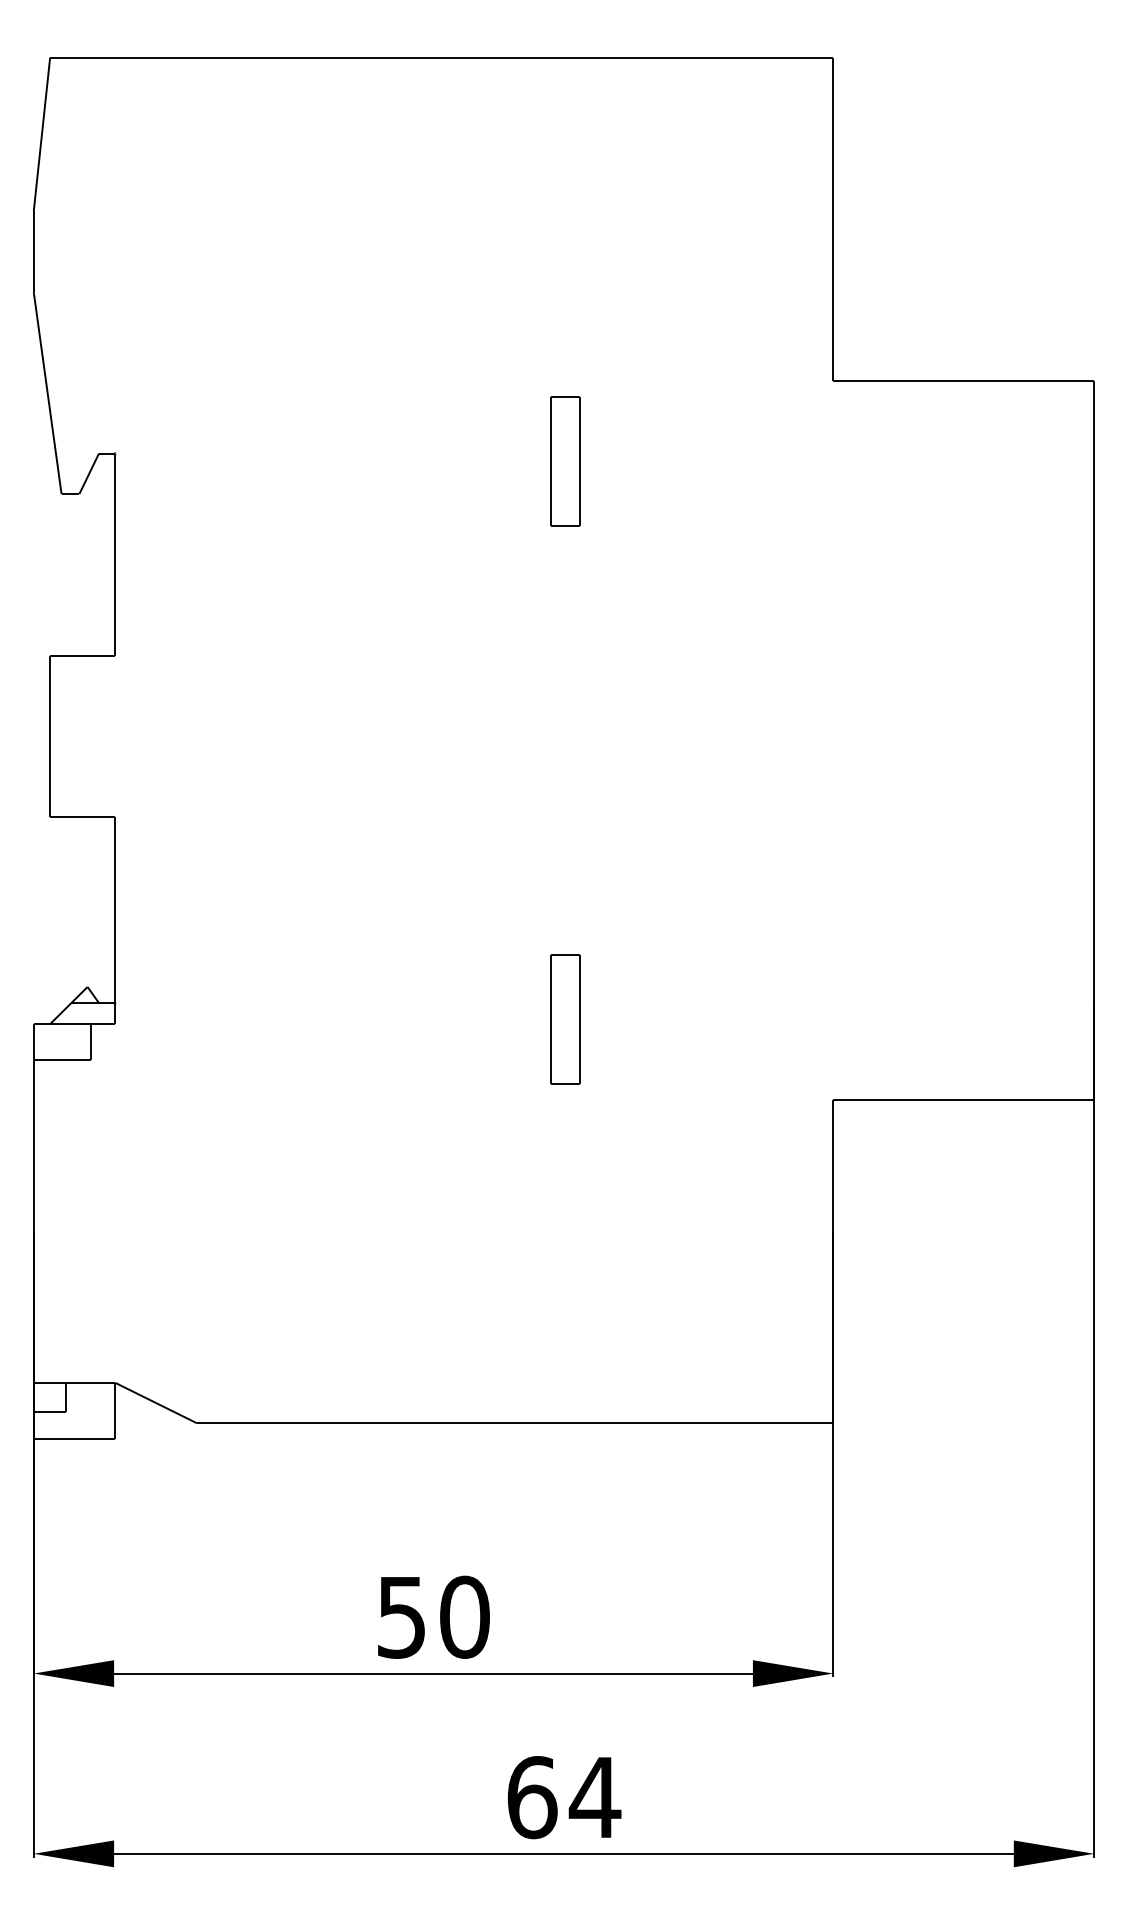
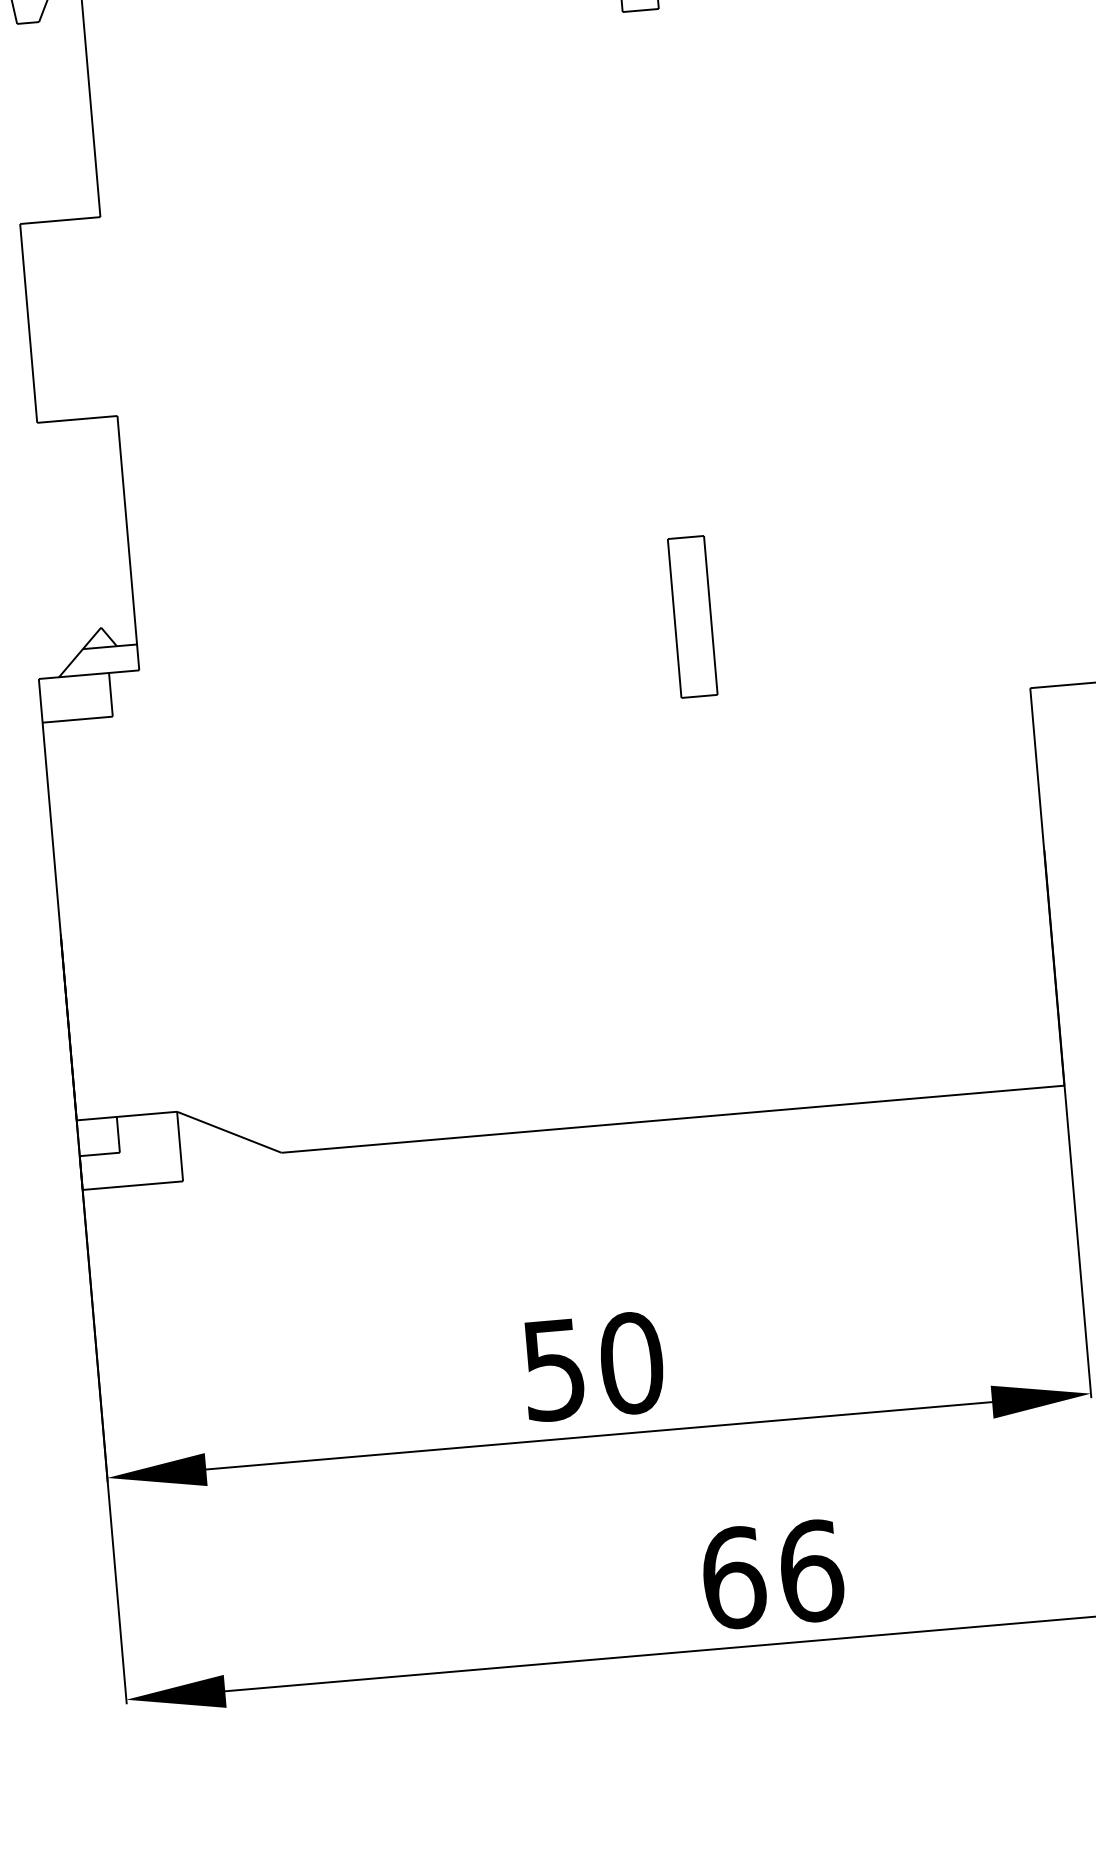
text: (594, 1797) -> (810, 1571), 64 -> 66

